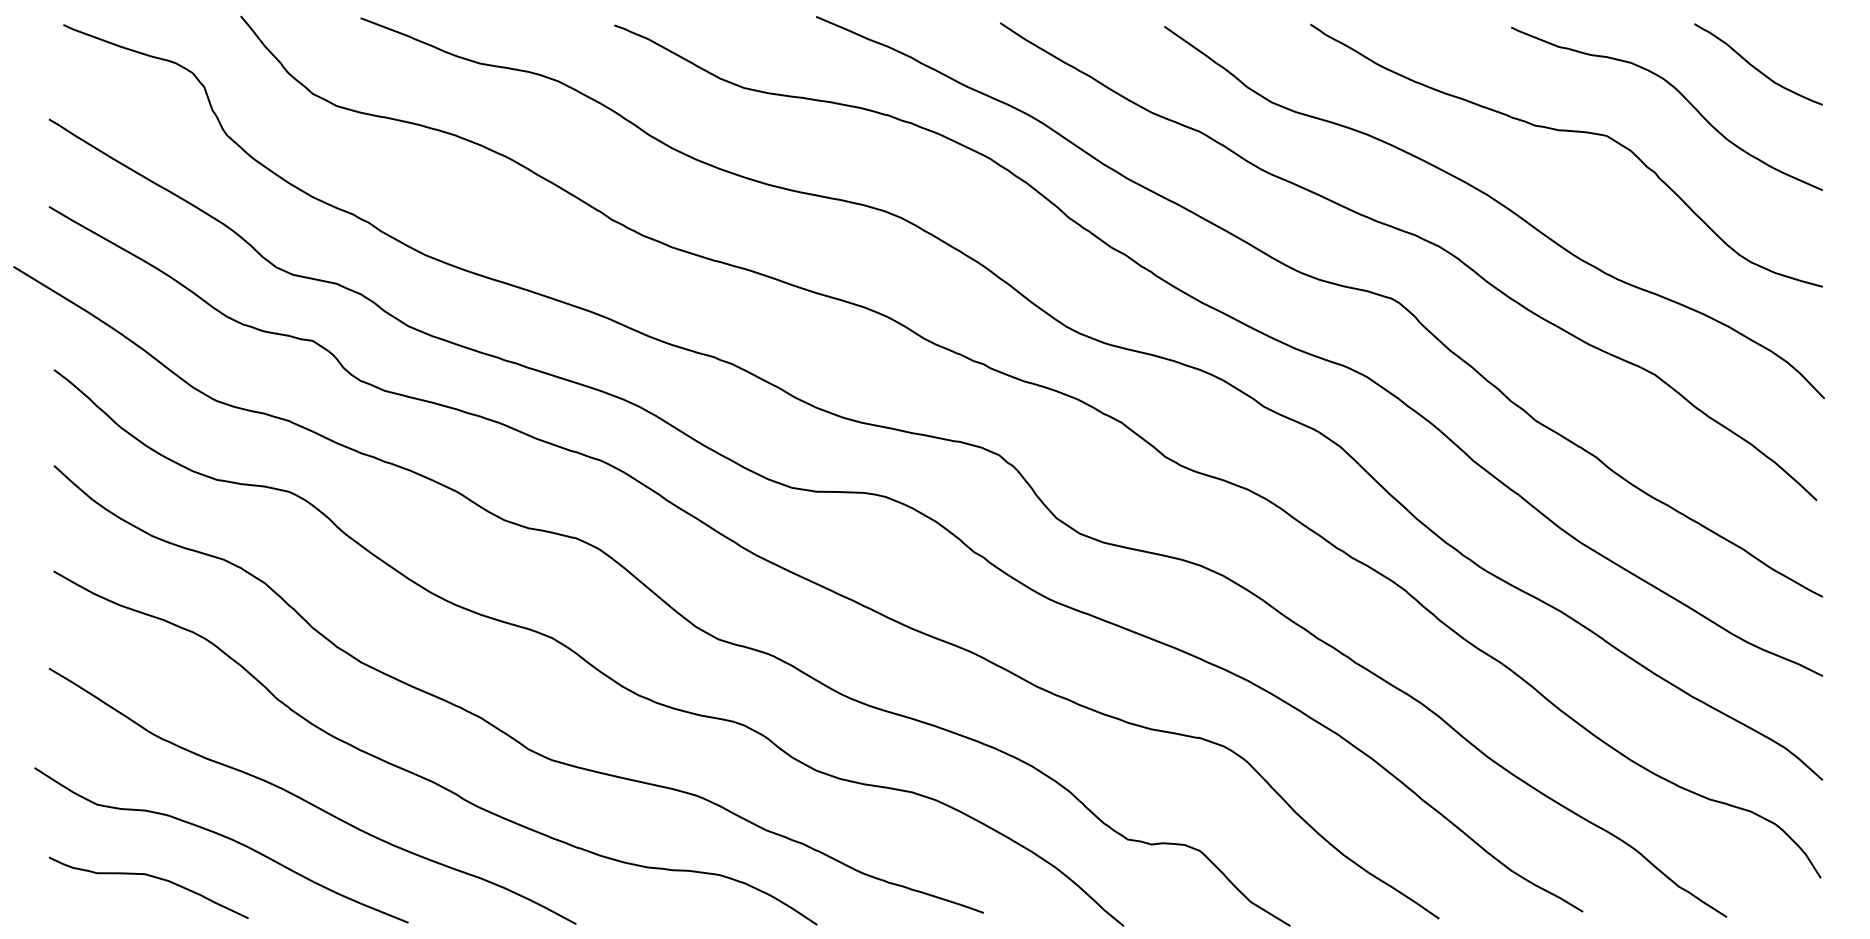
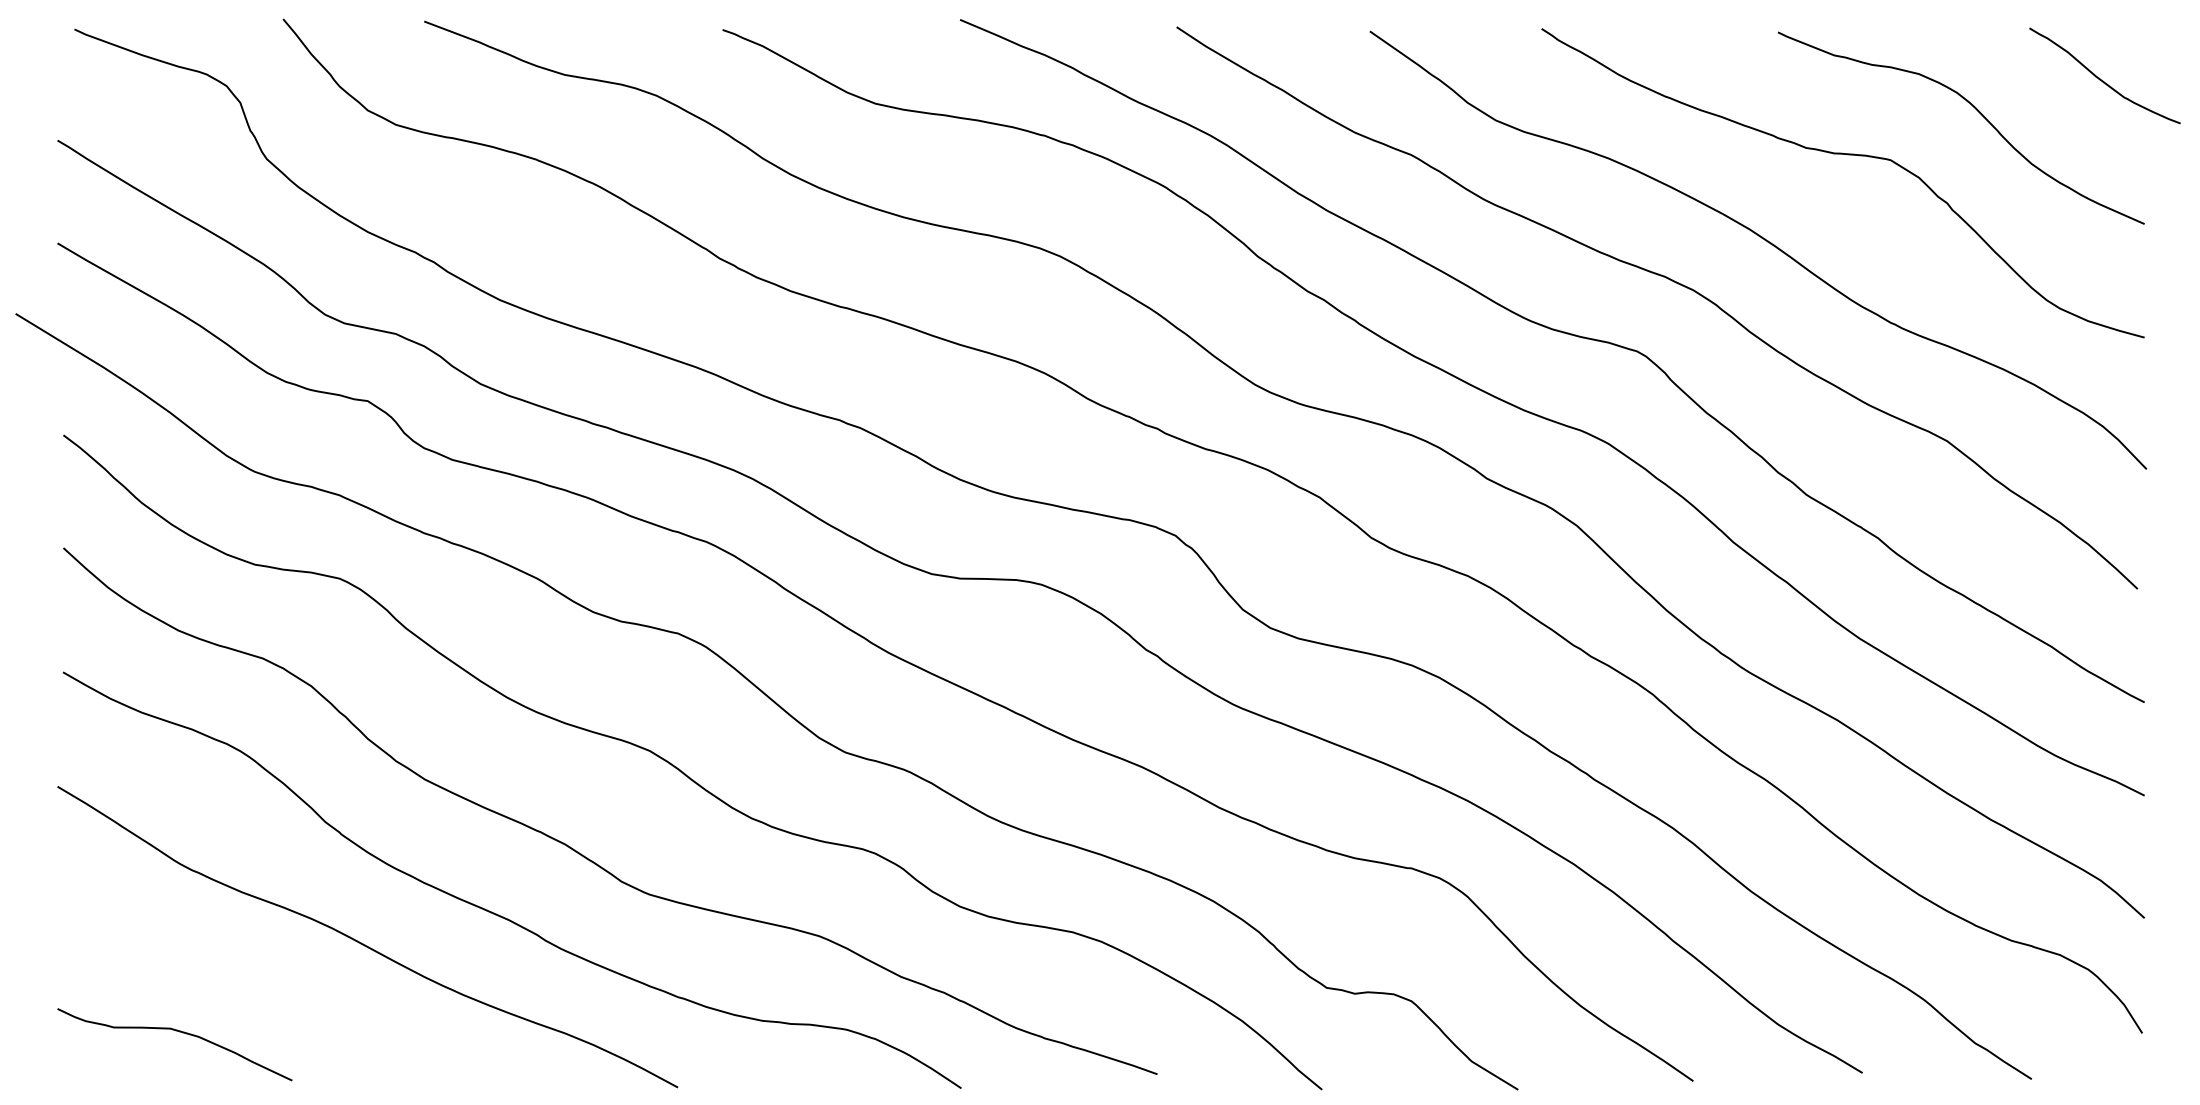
curve: (1754, 66) -> (2100, 78), moved
curve: (224, 837) -> (263, 985), removed

